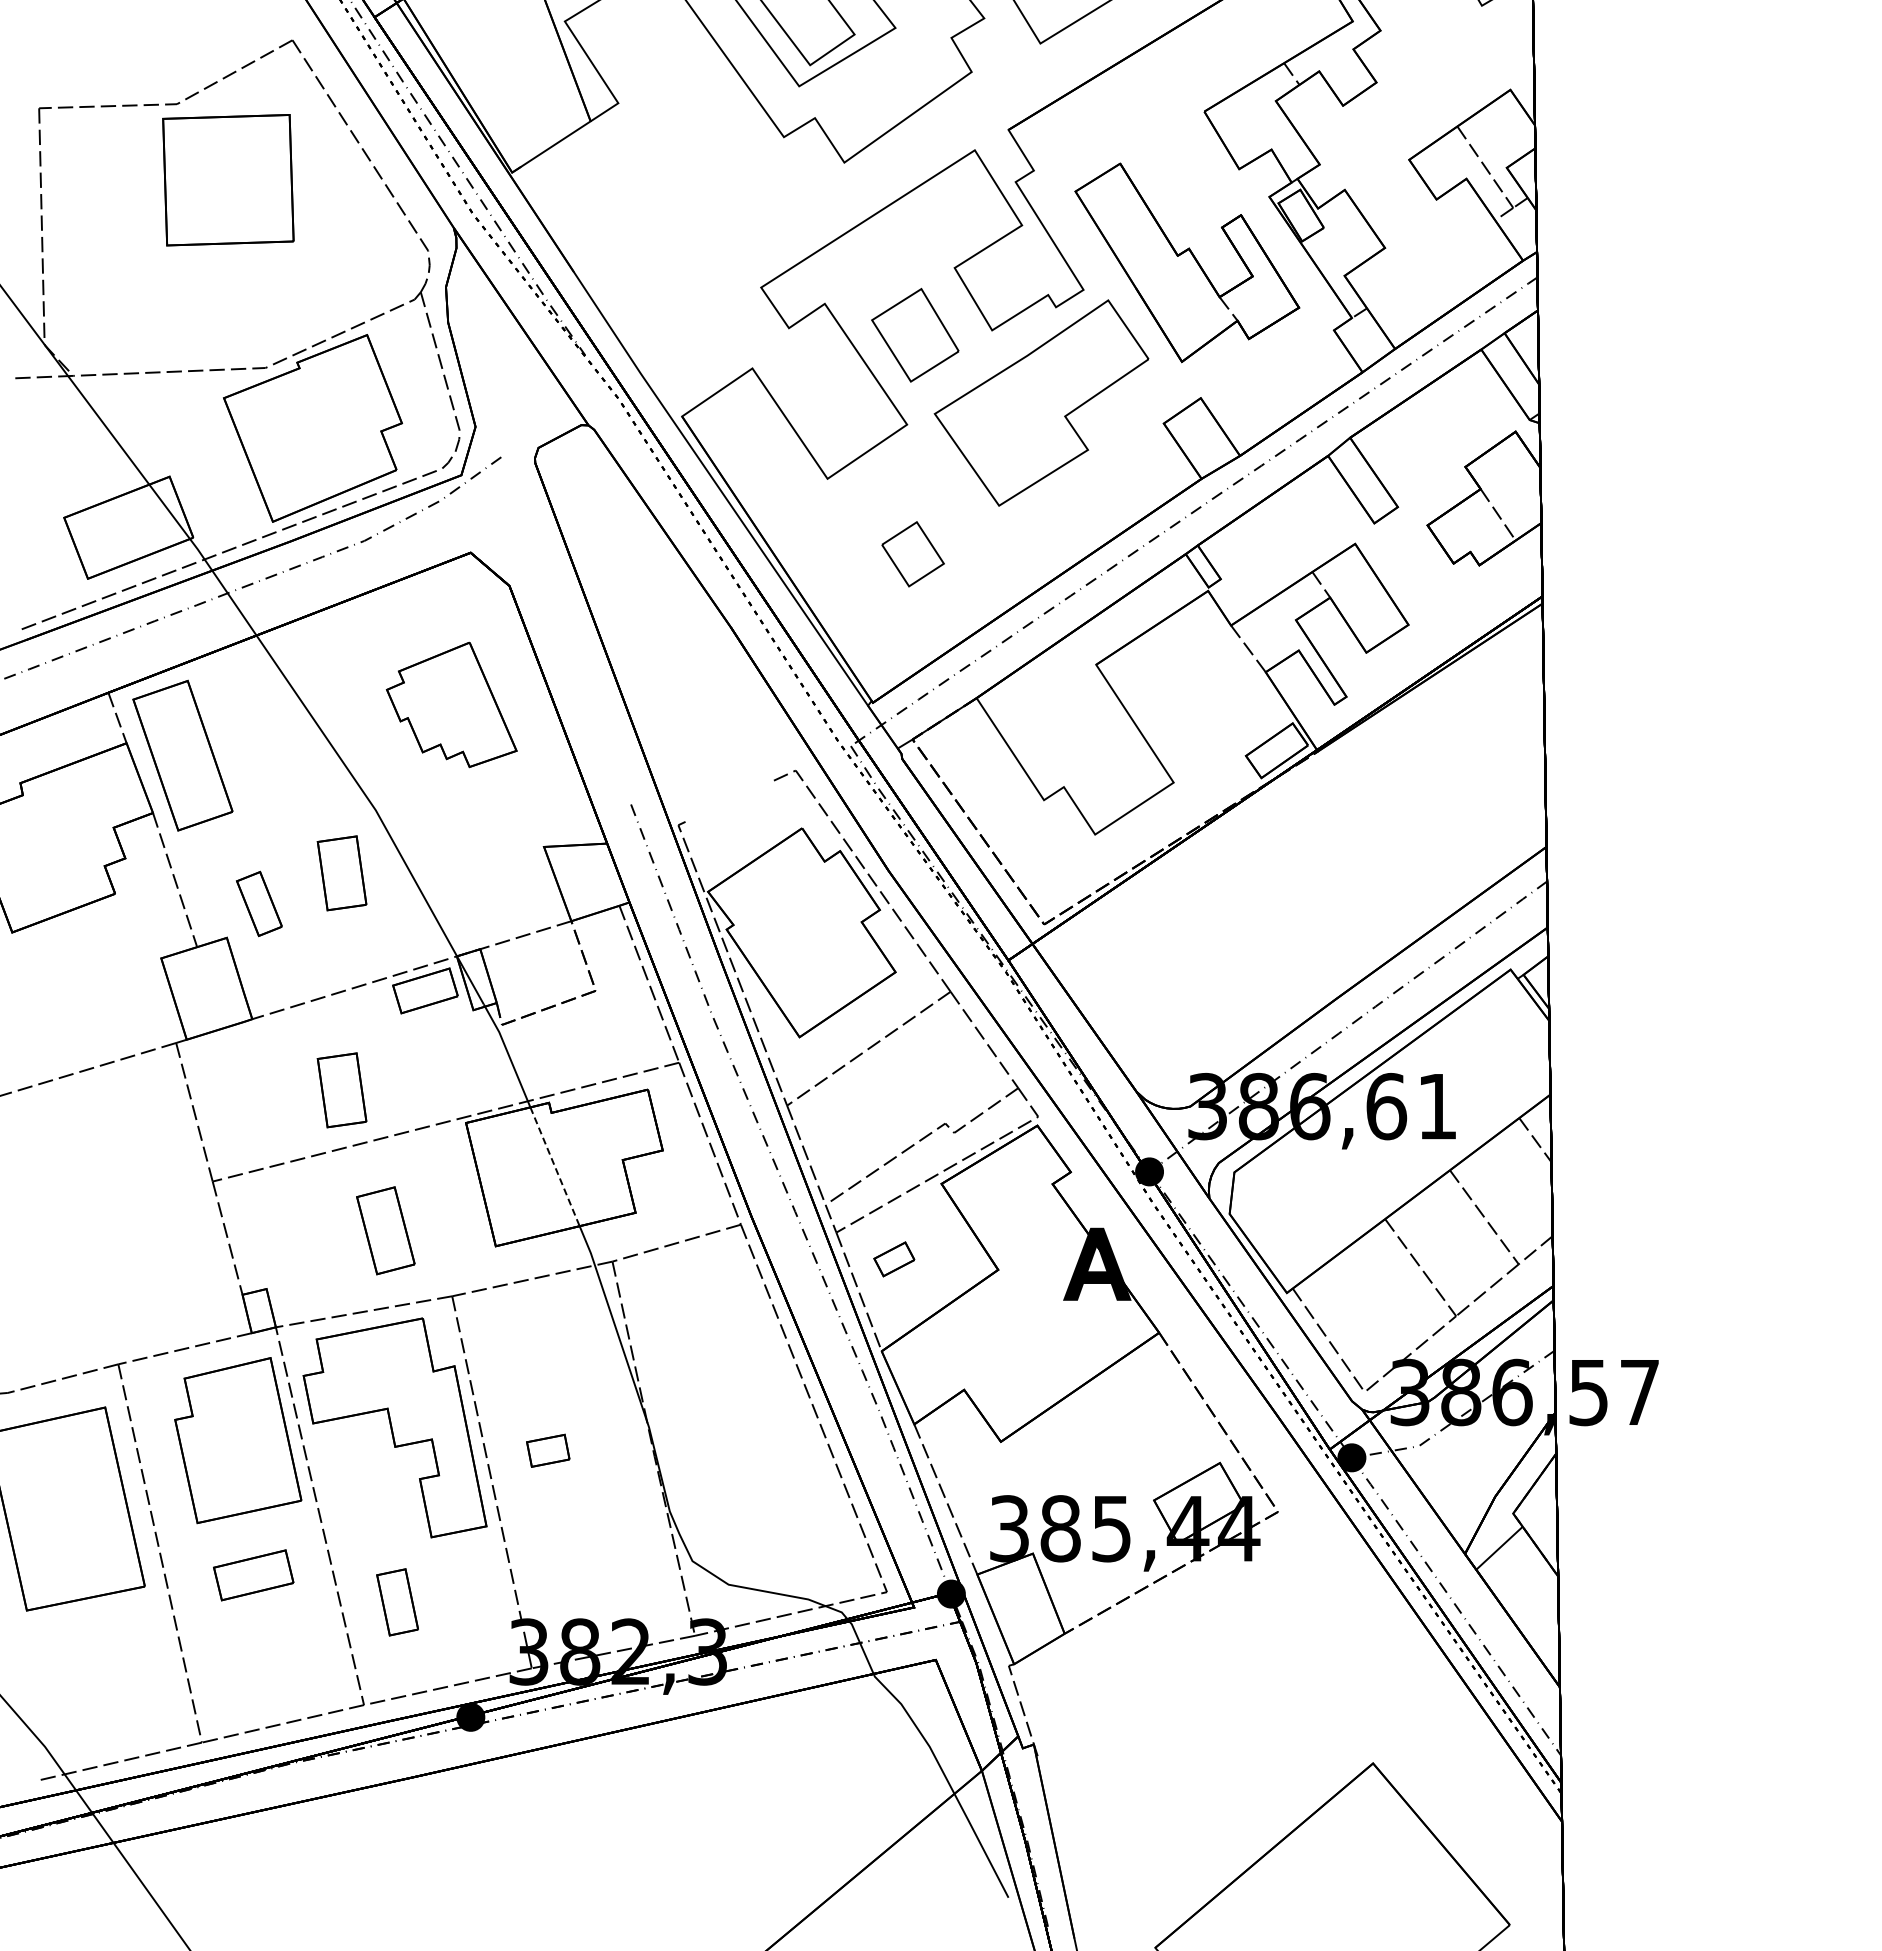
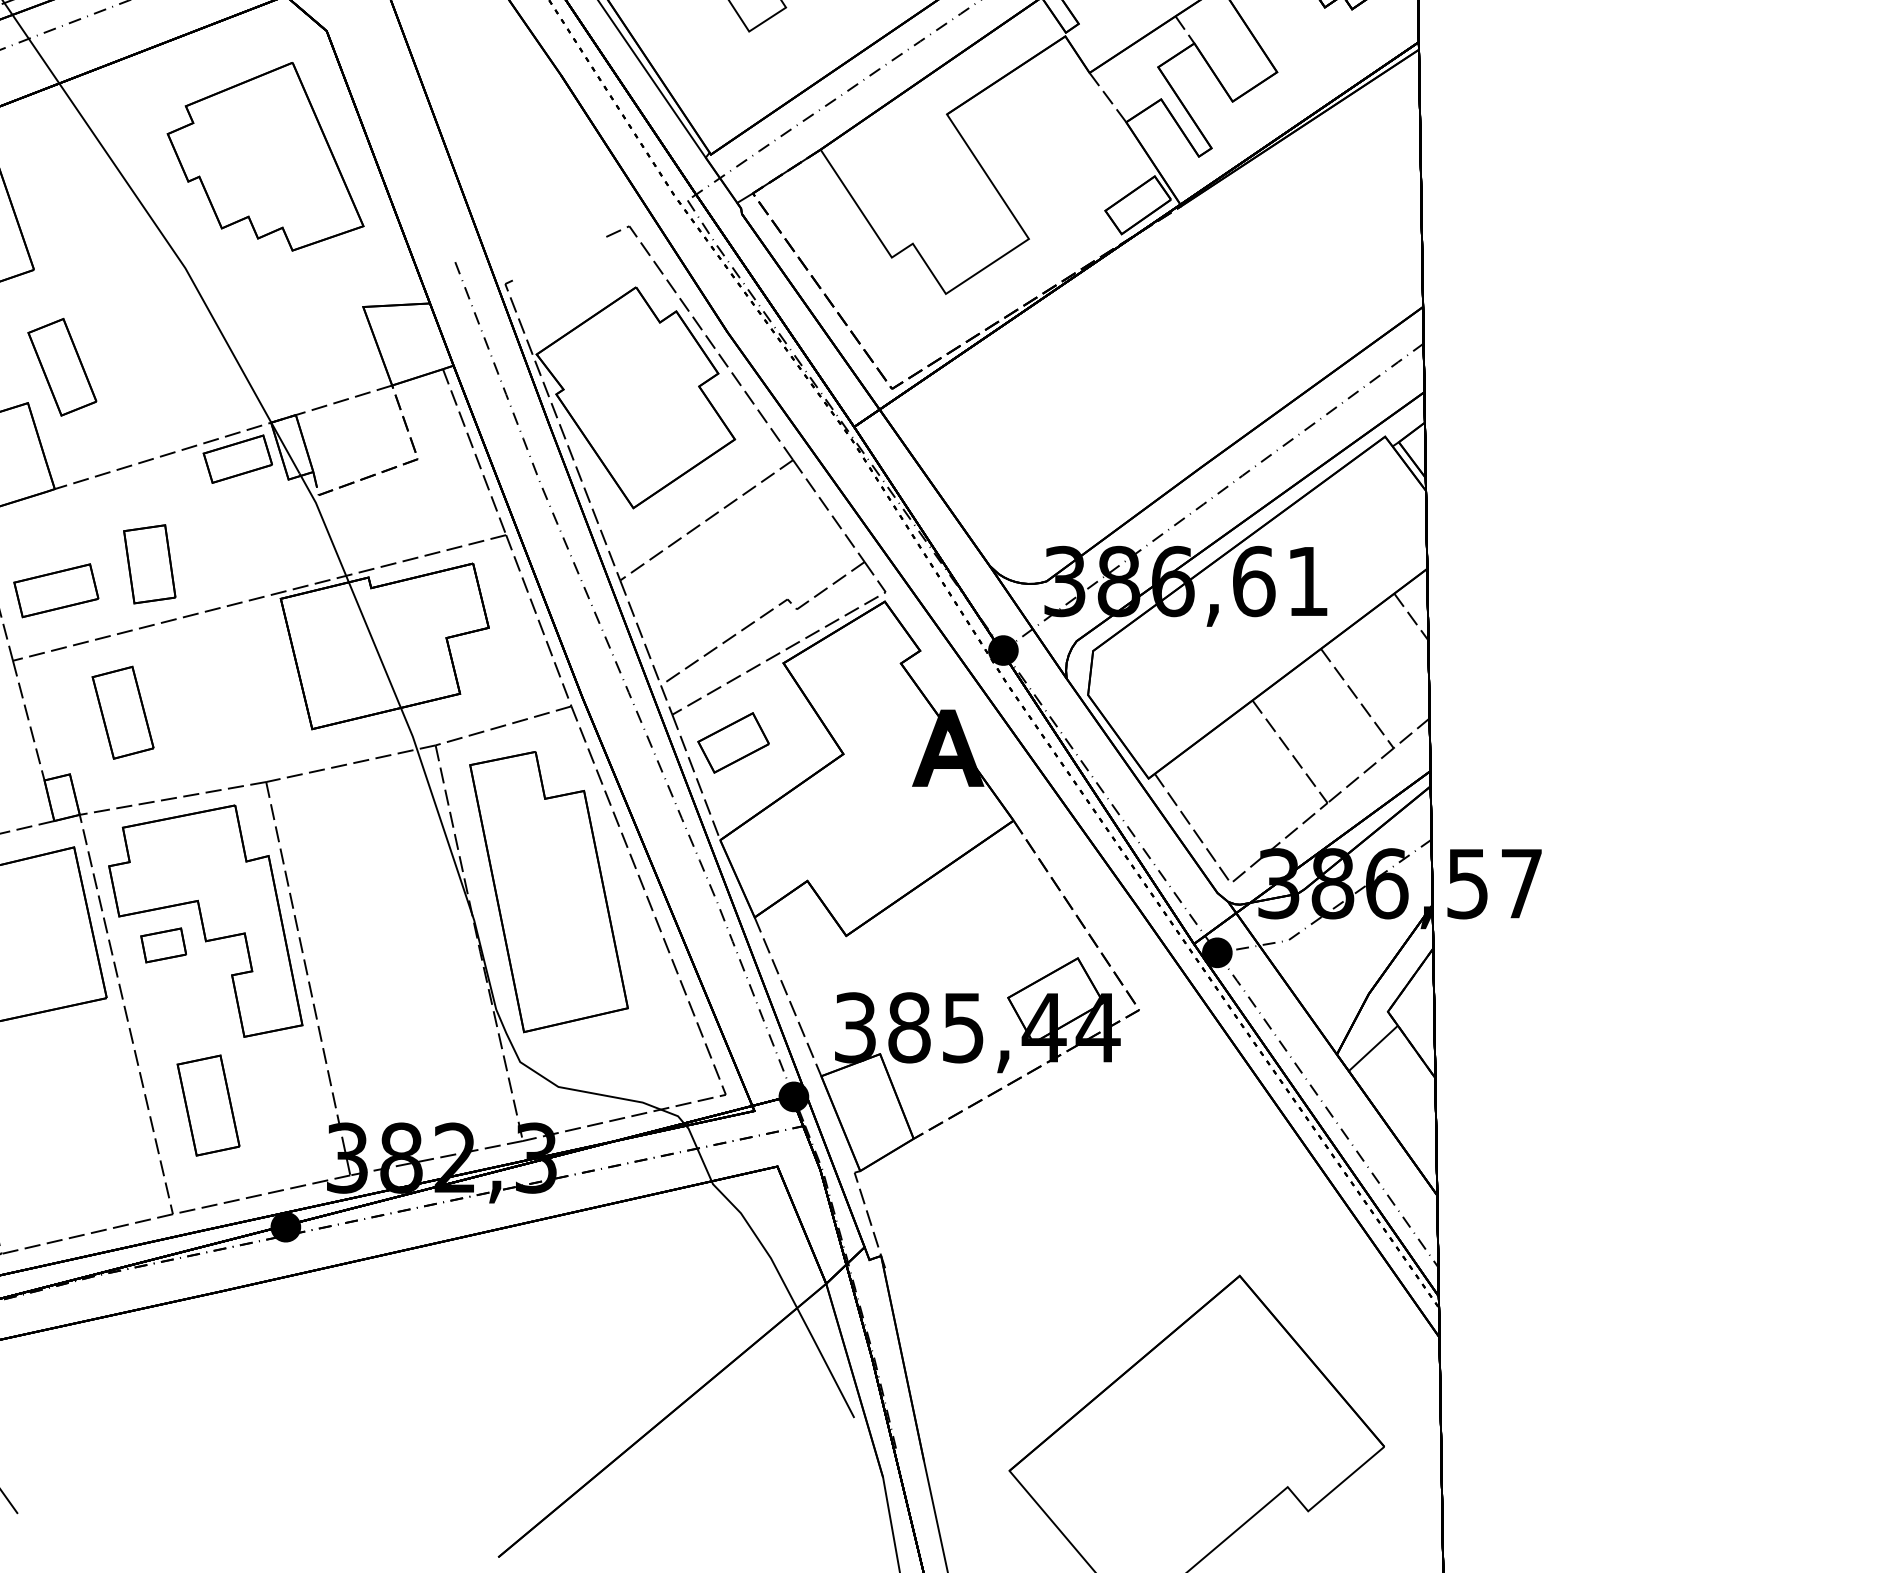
part: (451, 704) -> (265, 156), size x1.43
part: (341, 873) -> (149, 335), removed
part: (259, 903) -> (62, 366), size x1.43
line: (555, 1167) -> (375, 645), dashed -> solid
part: (385, 1230) -> (122, 712), moved
part: (894, 1259) -> (733, 743), size x1.67
part: (719, 1399) -> (548, 891), added
part: (548, 1450) -> (163, 945), moved
part: (253, 1575) -> (56, 590), moved
part: (397, 1602) -> (208, 1105), size x1.43

